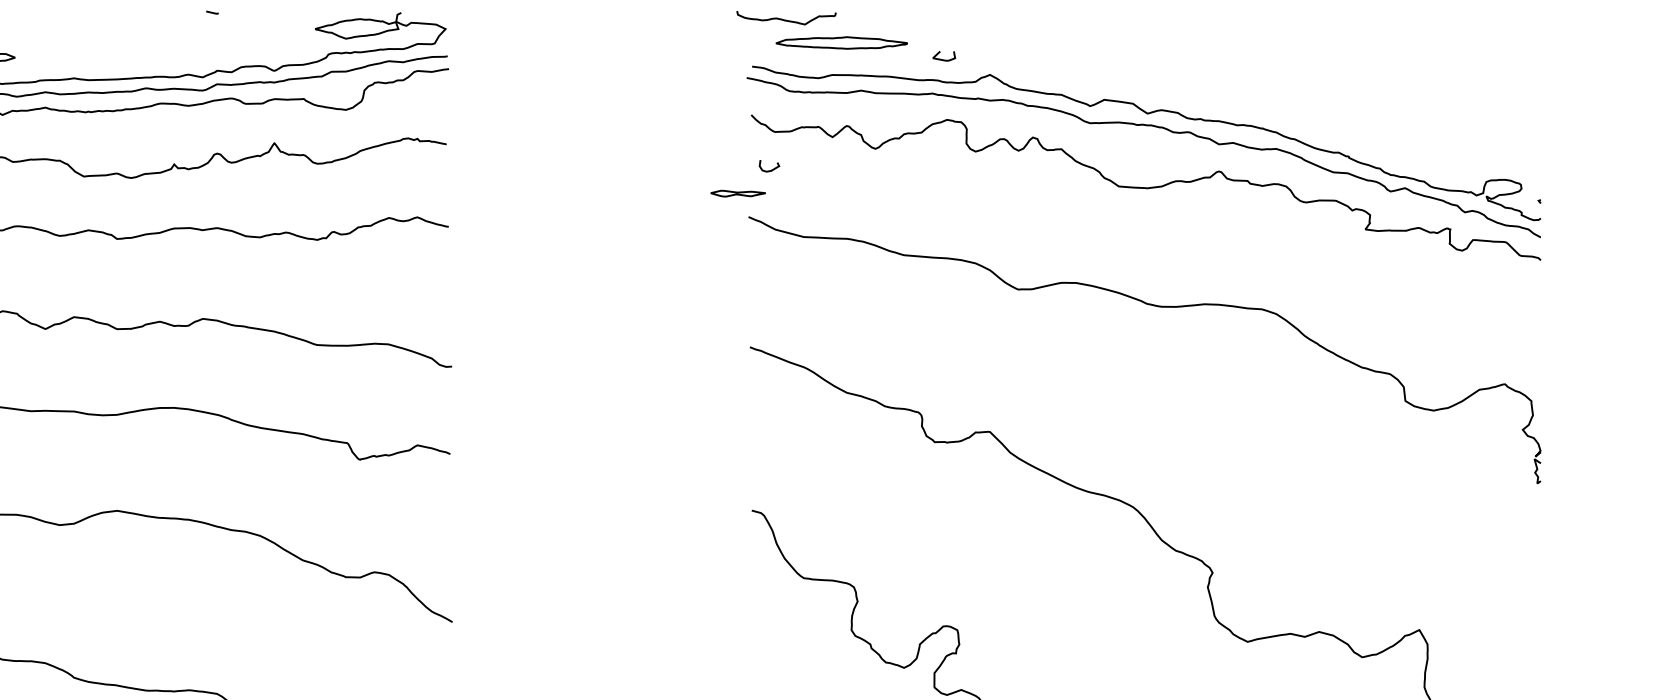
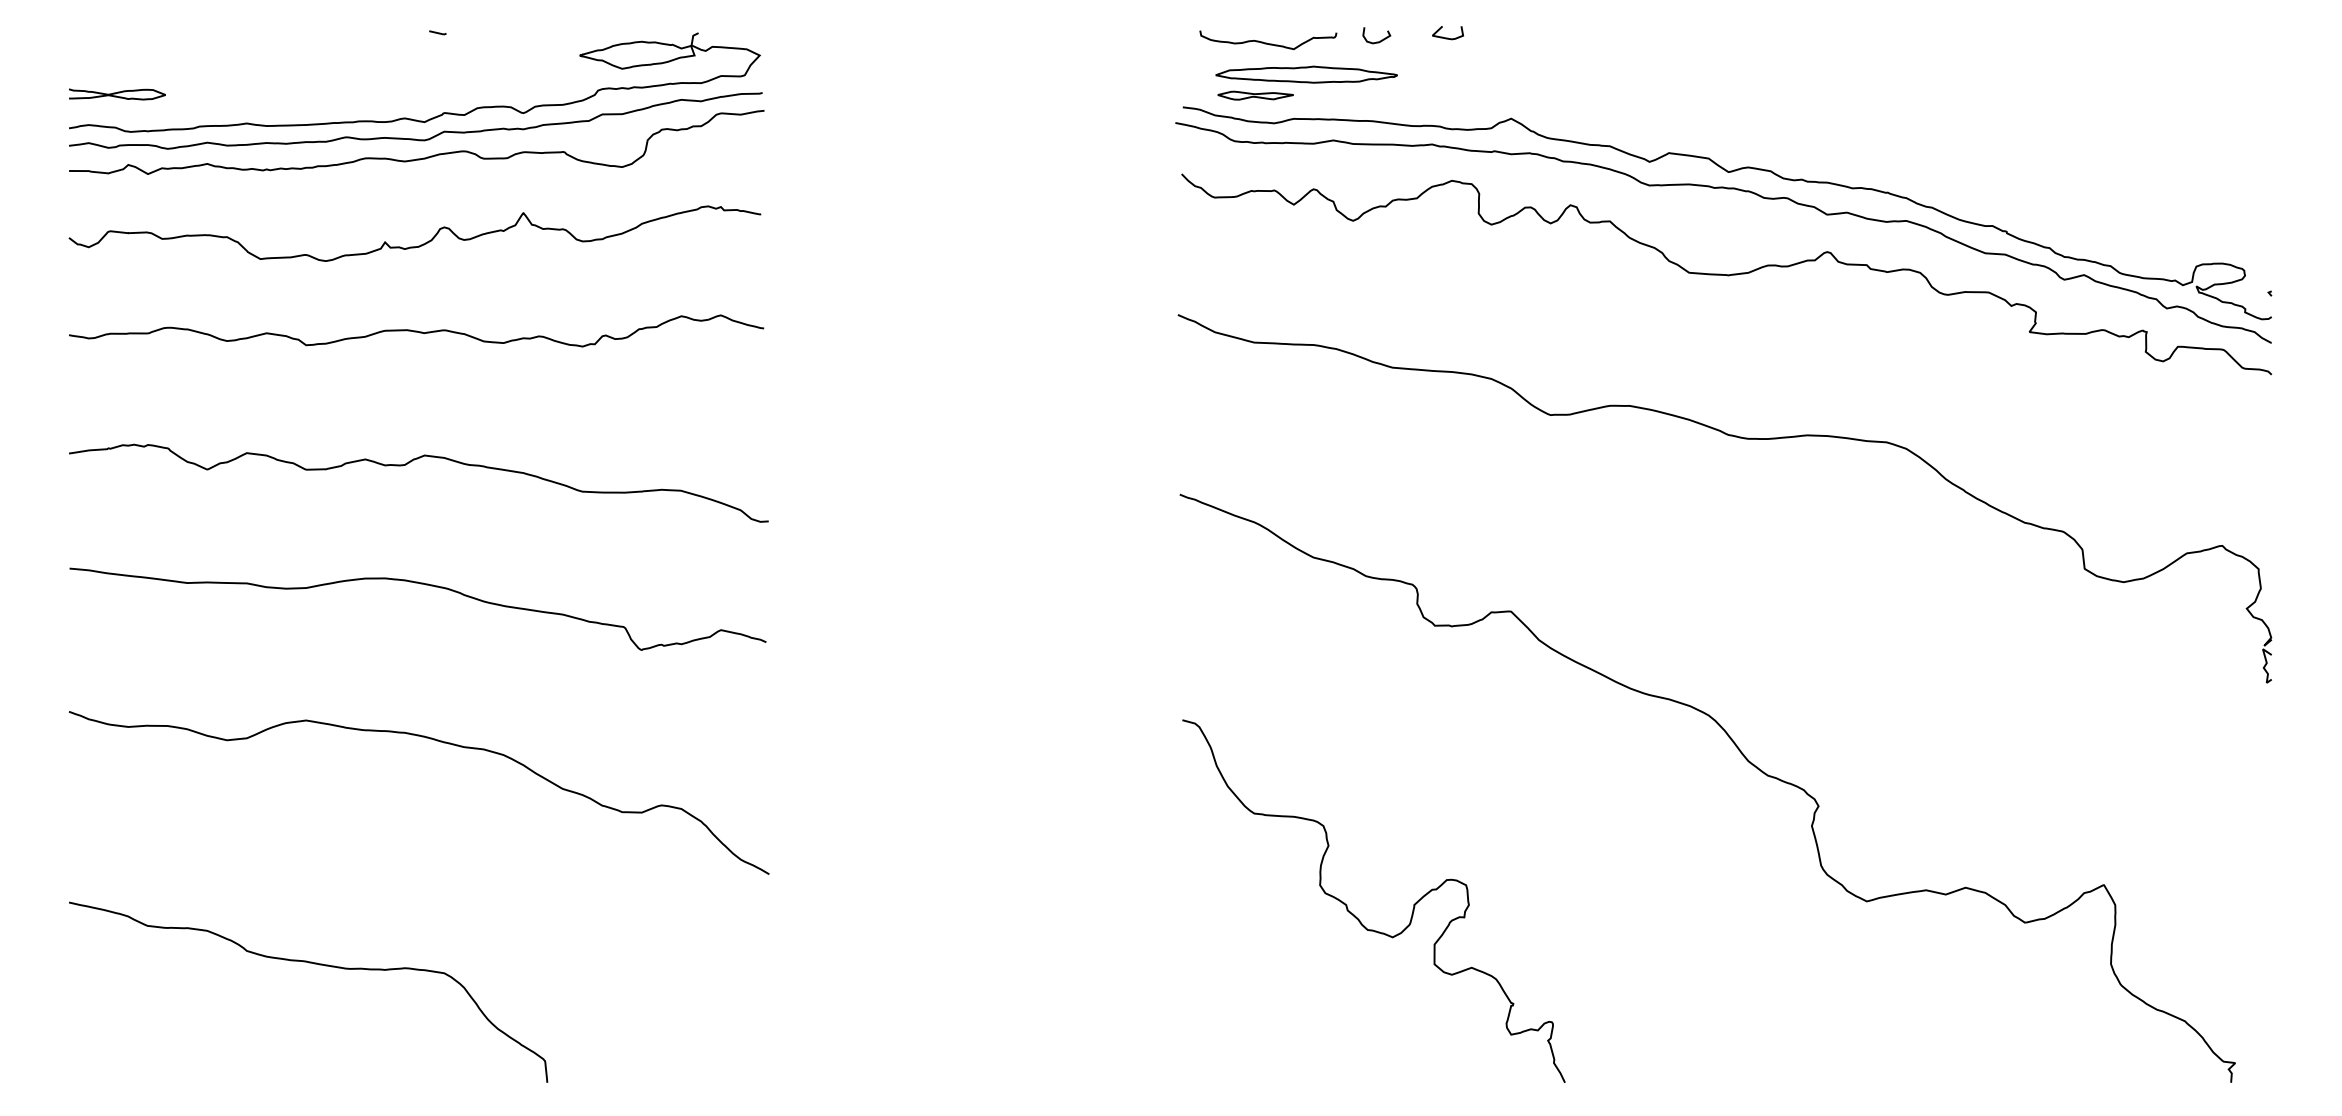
curve: (785, 19) -> (1266, 42), moved
curve: (943, 59) -> (1447, 37), moved
curve: (769, 170) -> (1376, 41), moved
part: (738, 193) -> (1255, 95), moved

